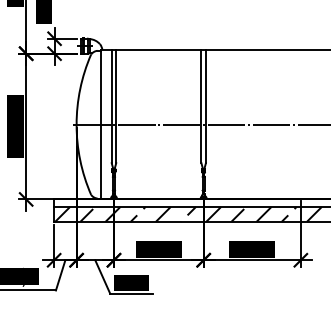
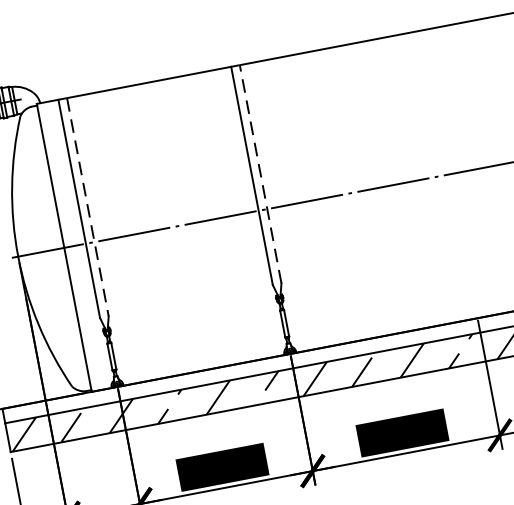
line: (116, 106) -> (88, 206), solid -> dashed
line: (205, 106) -> (259, 174), solid -> dashed

